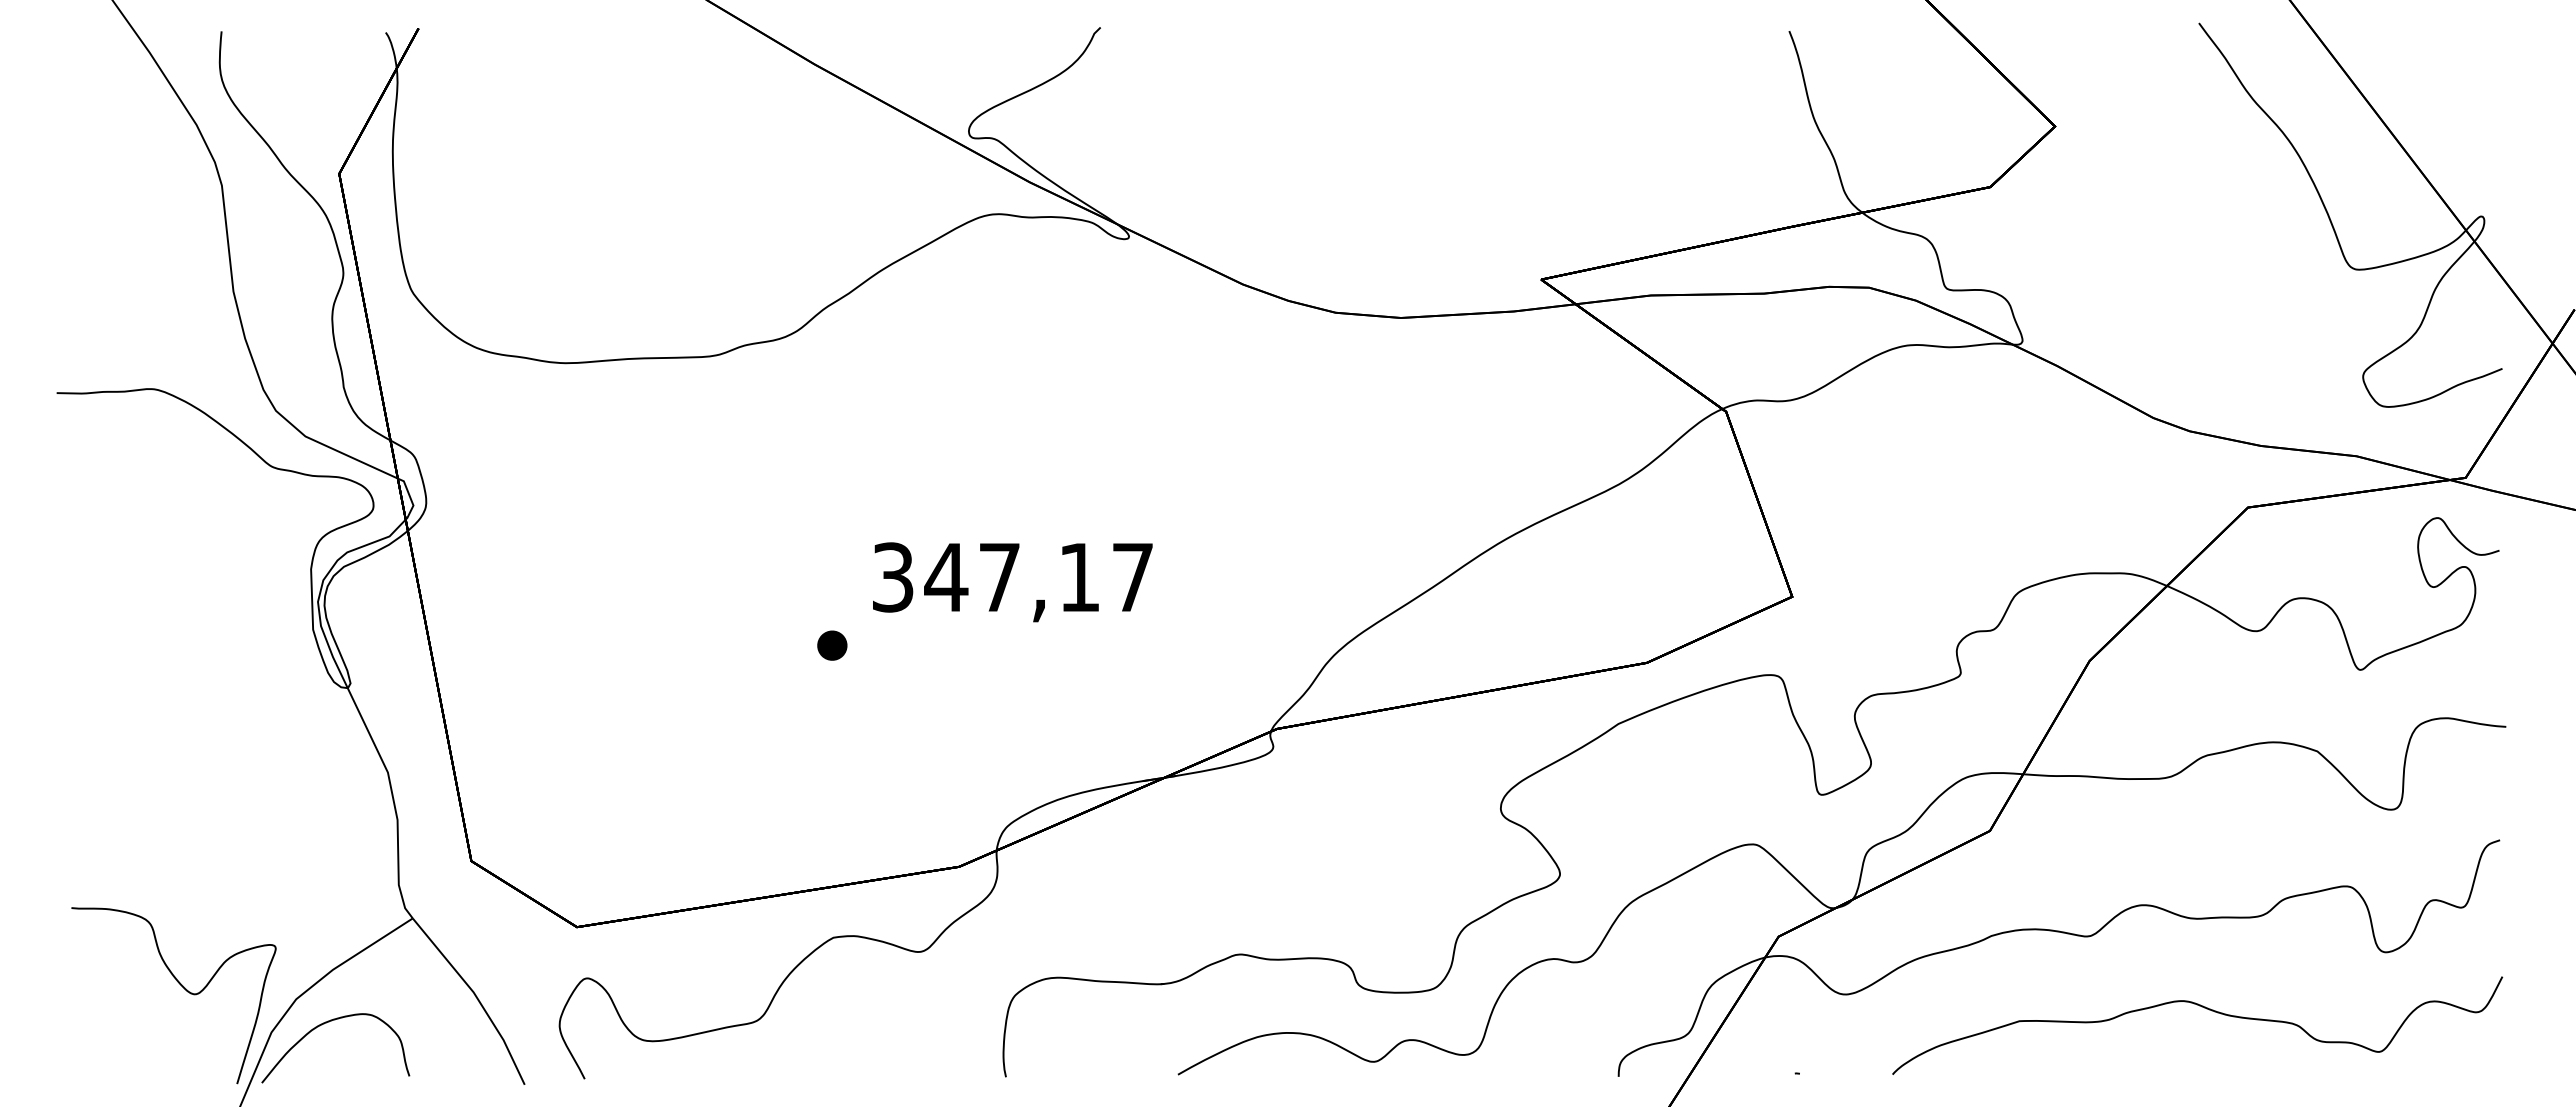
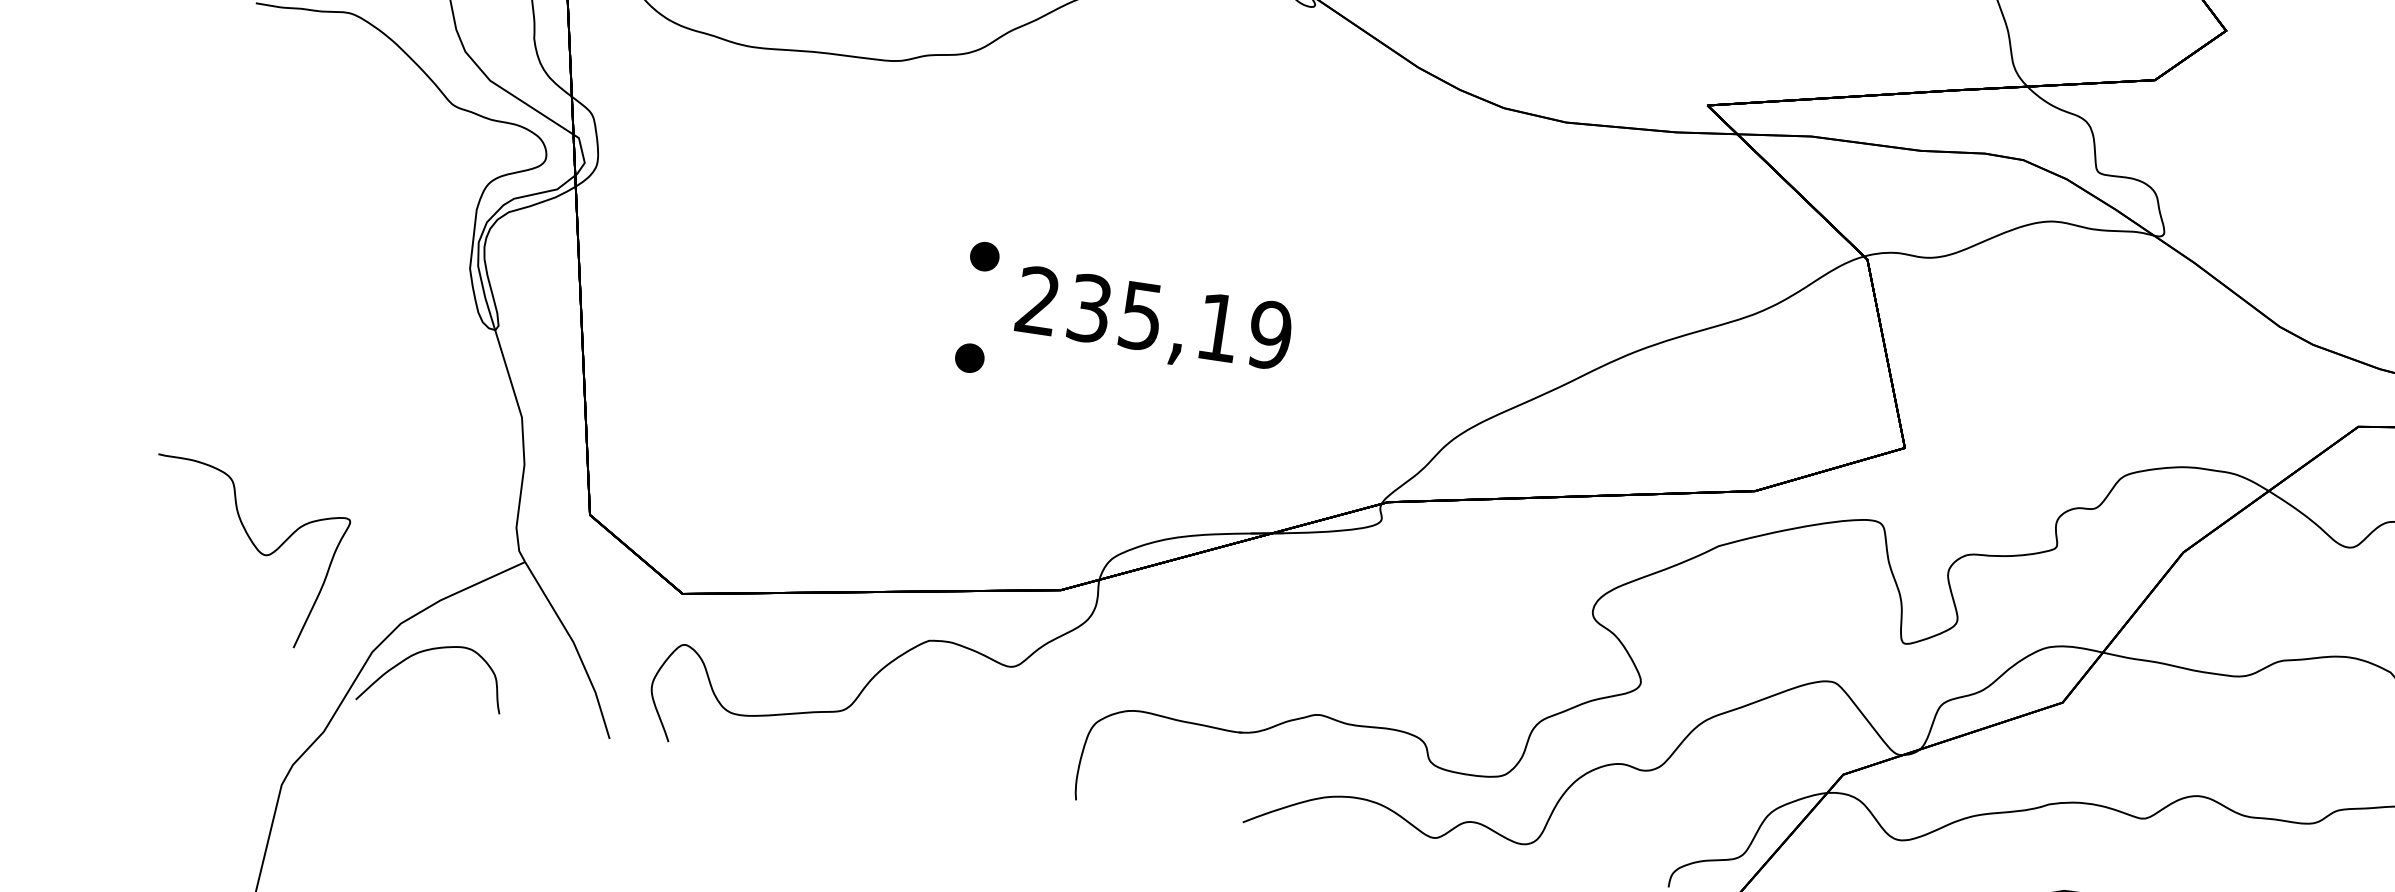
part: (832, 540) -> (984, 256), added
text: (1012, 577) -> (1153, 318), 347,17 -> 235,19
curve: (181, 986) -> (253, 545), moved

